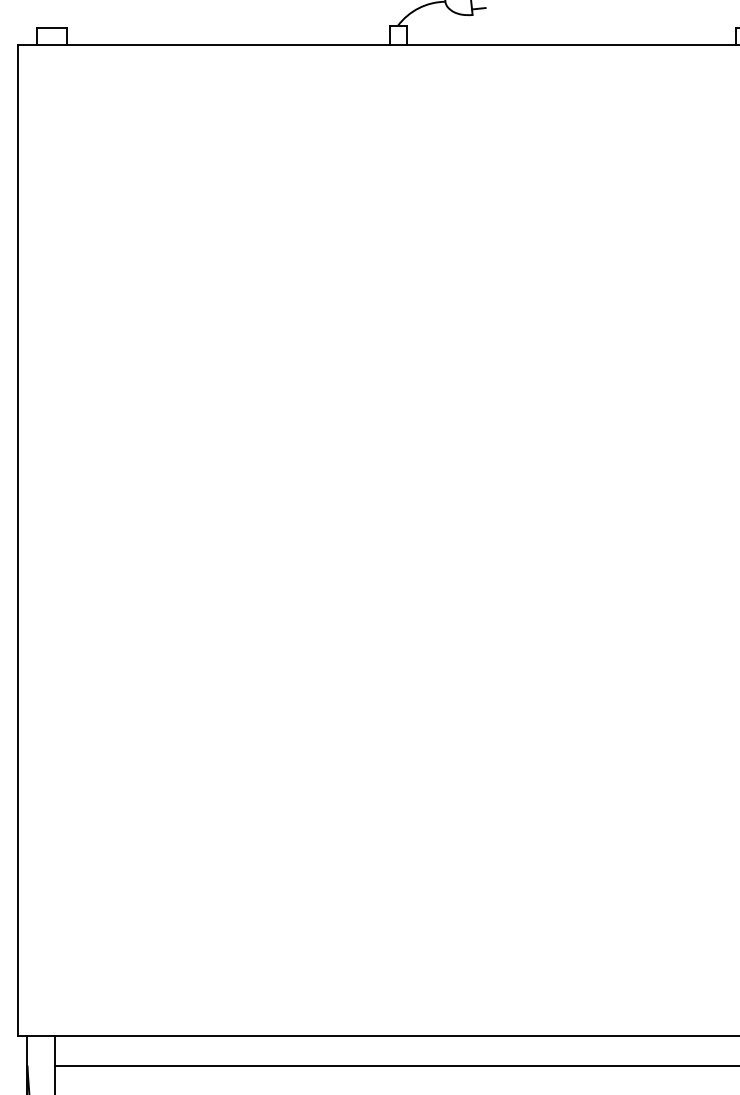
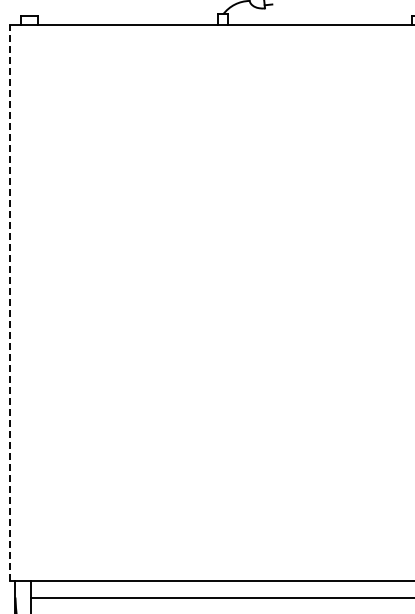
line: (18, 539) -> (10, 302), solid -> dashed

